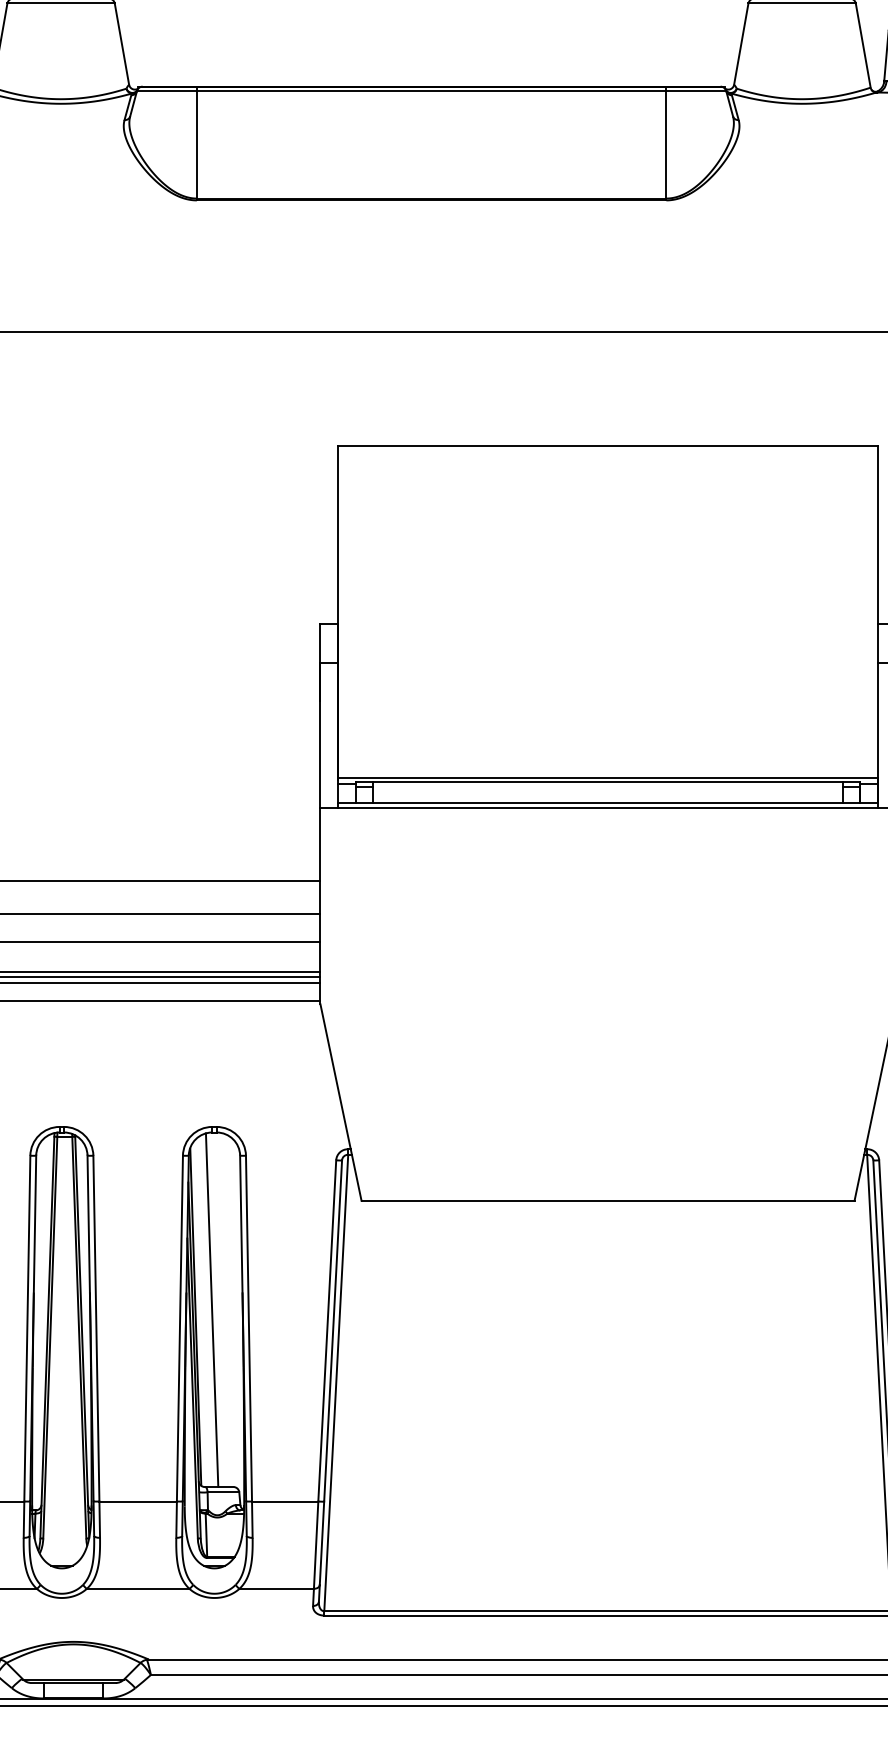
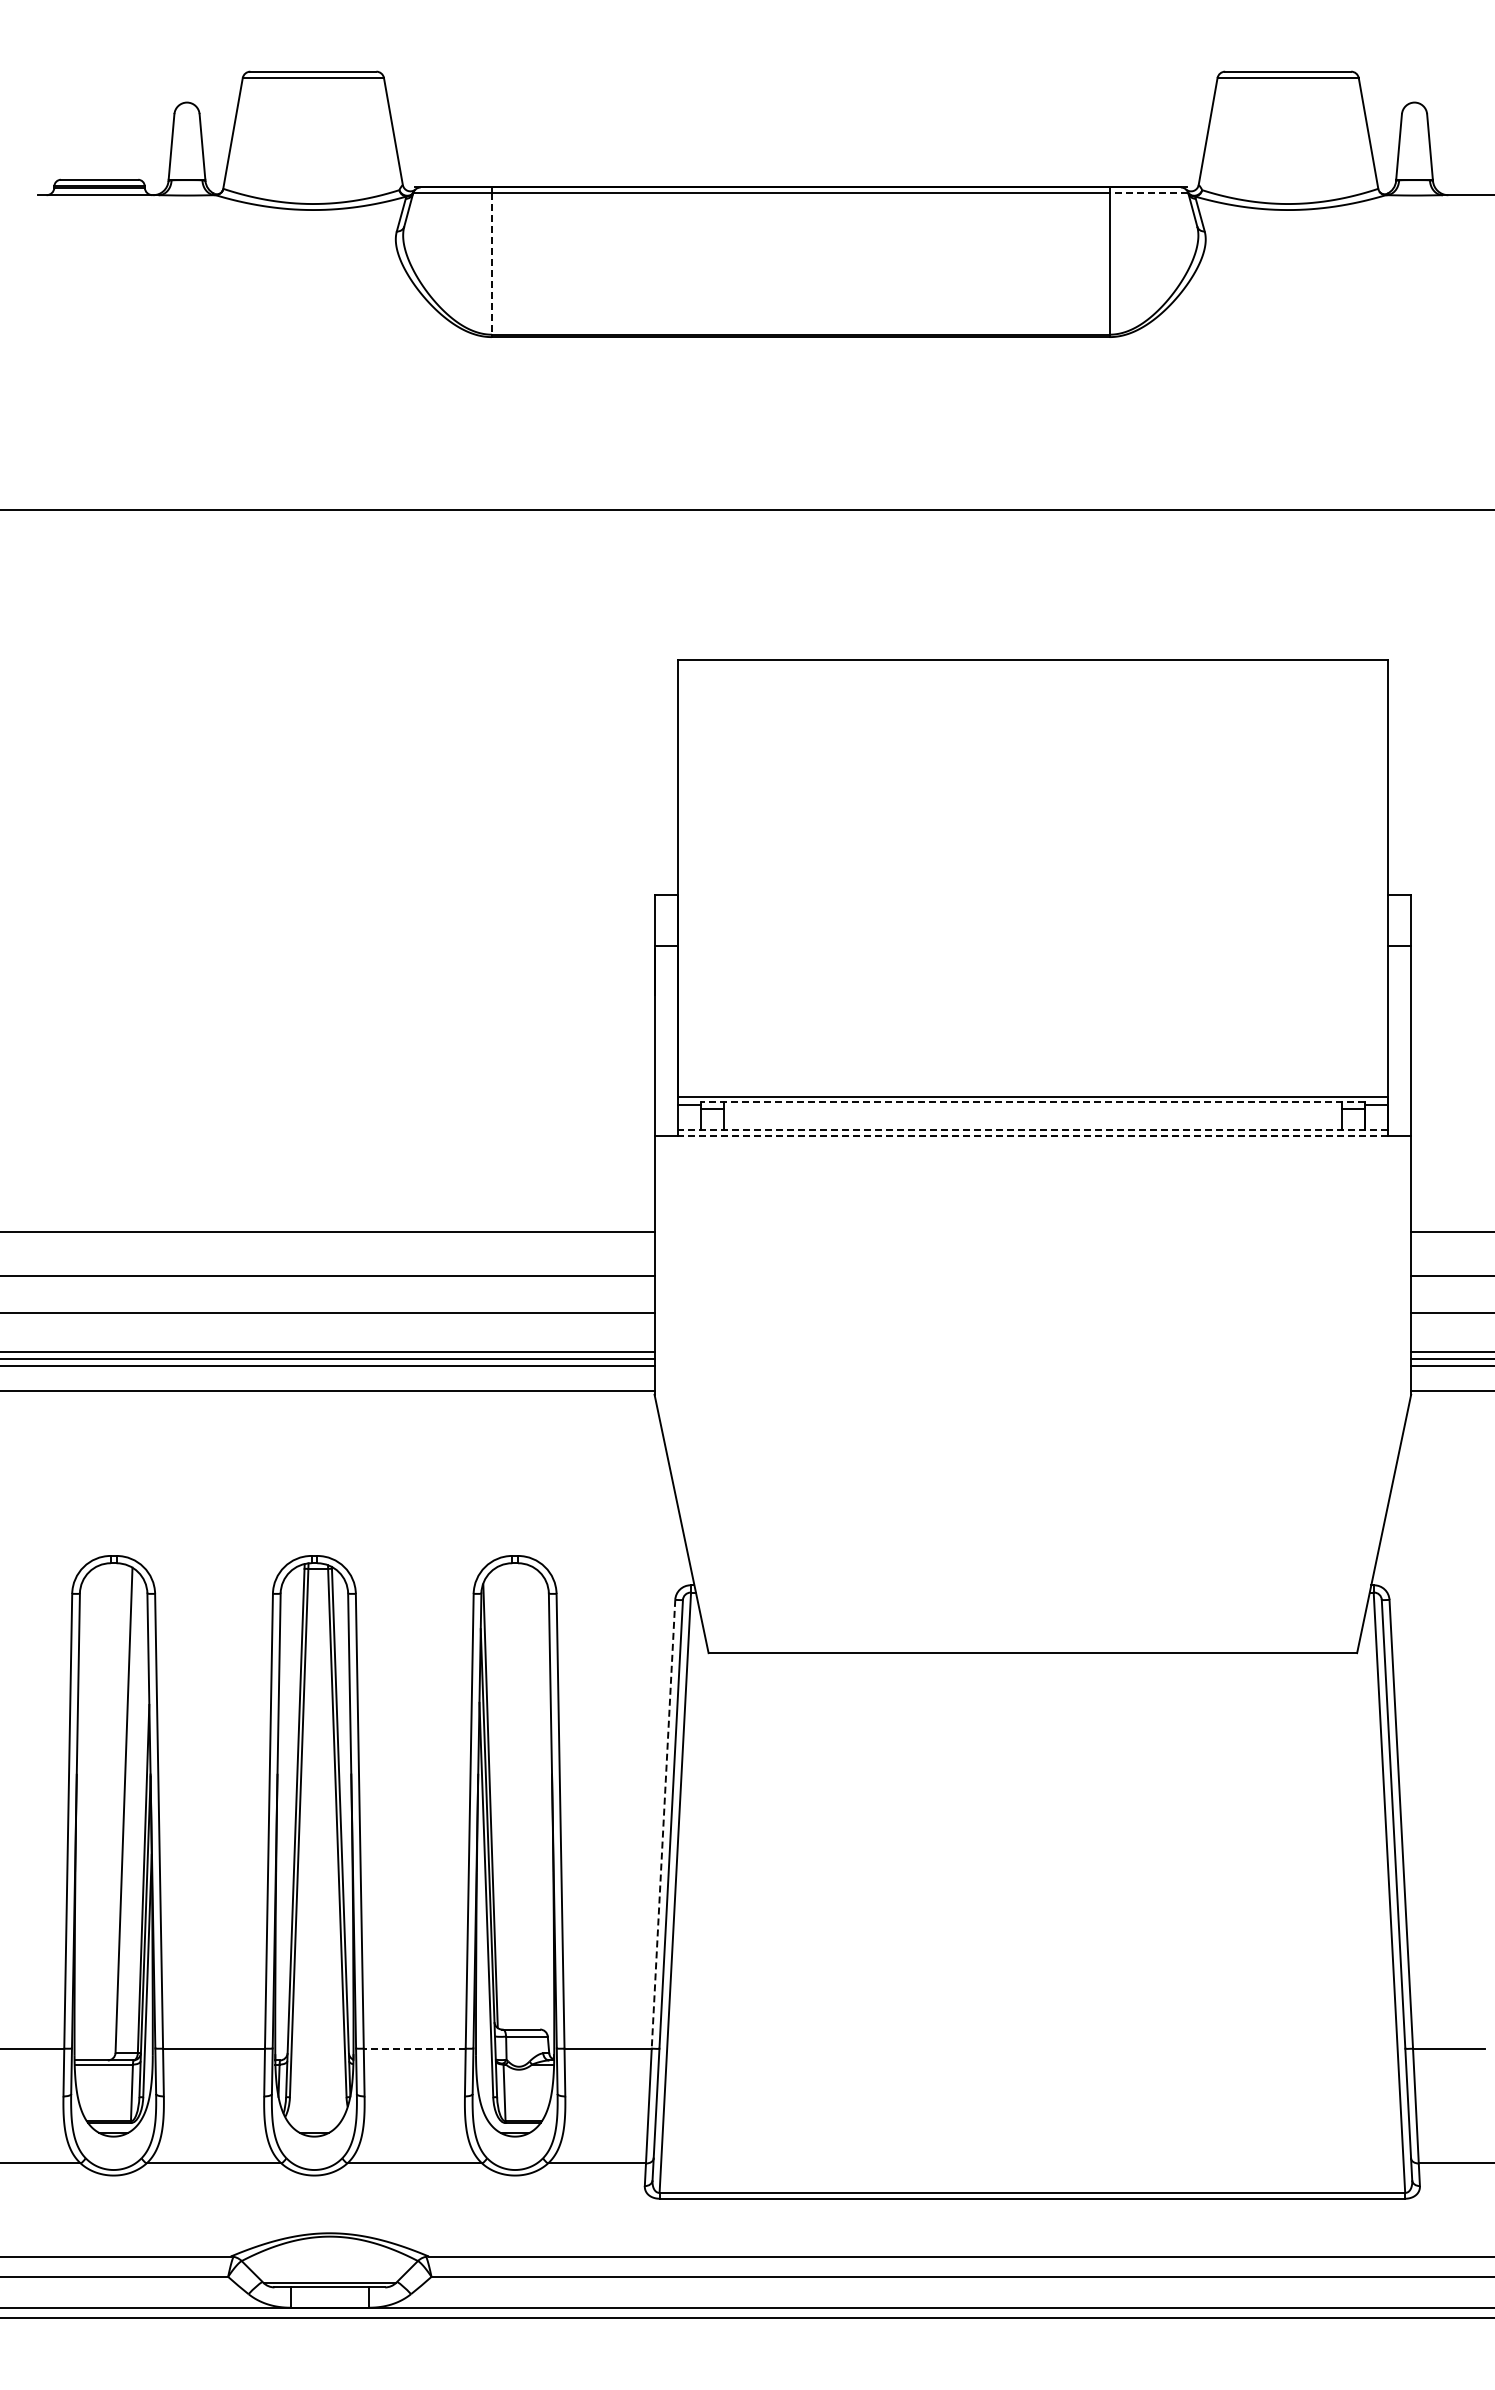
line: (695, 91) -> (1148, 193), solid -> dashed
line: (196, 144) -> (491, 263), solid -> dashed
line: (607, 781) -> (1032, 1101), solid -> dashed
line: (607, 802) -> (1032, 1129), solid -> dashed
line: (607, 808) -> (1032, 1136), solid -> dashed
line: (211, 1309) -> (511, 1796), removed
line: (327, 1331) -> (663, 1824), solid -> dashed
line: (137, 1501) -> (414, 2048), solid -> dashed

